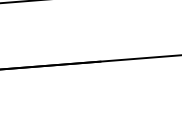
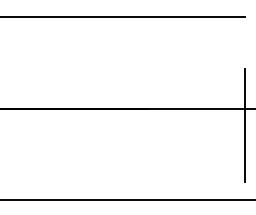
line: (170, 67) -> (244, 124), added

